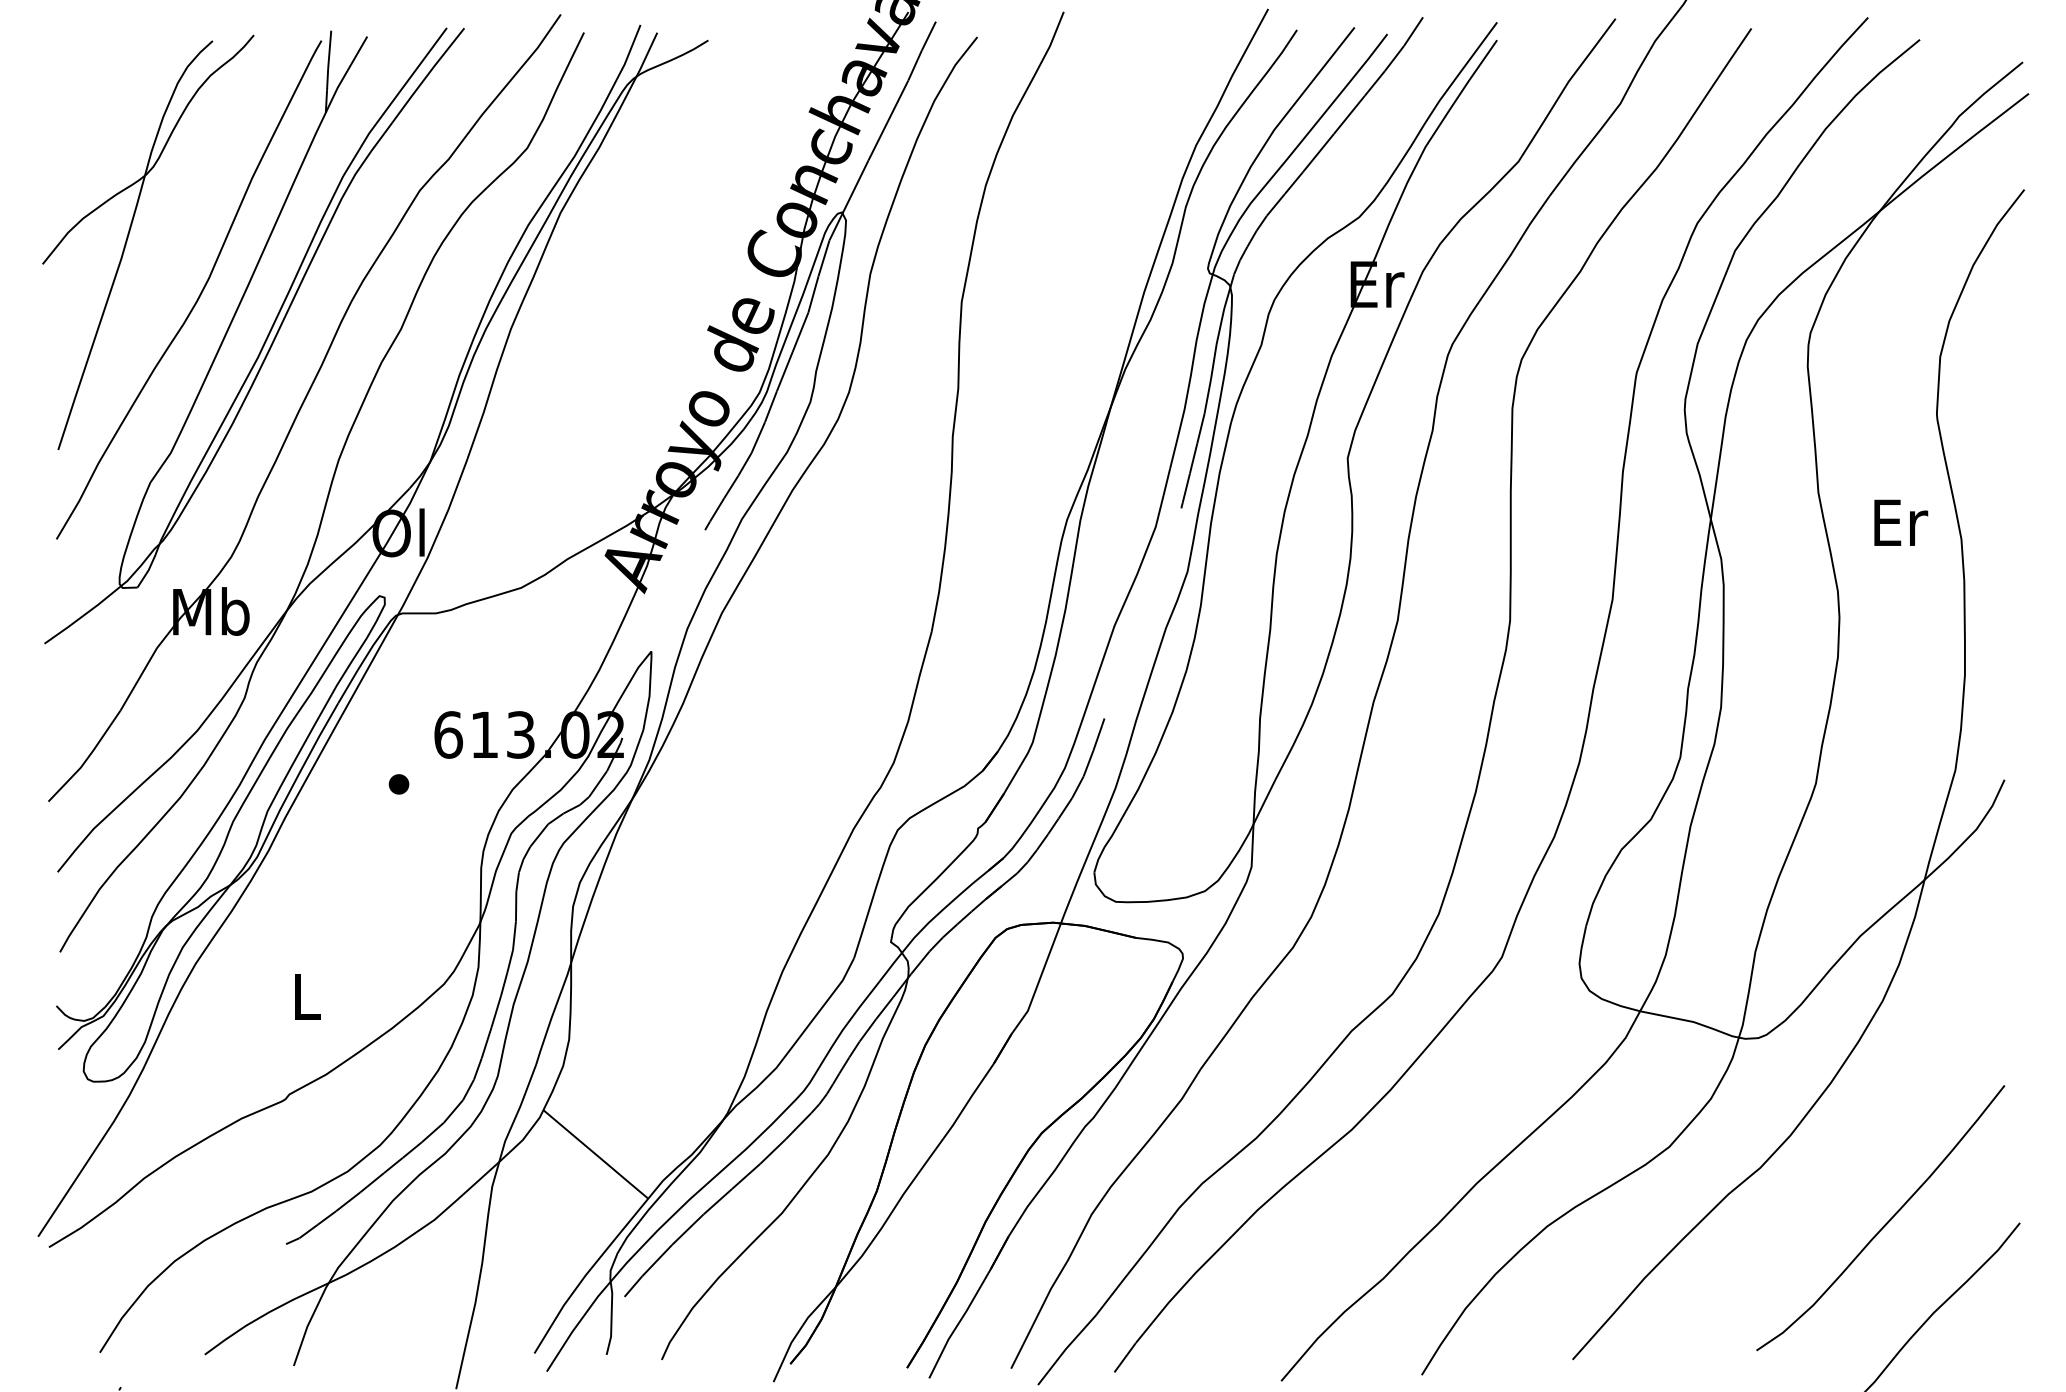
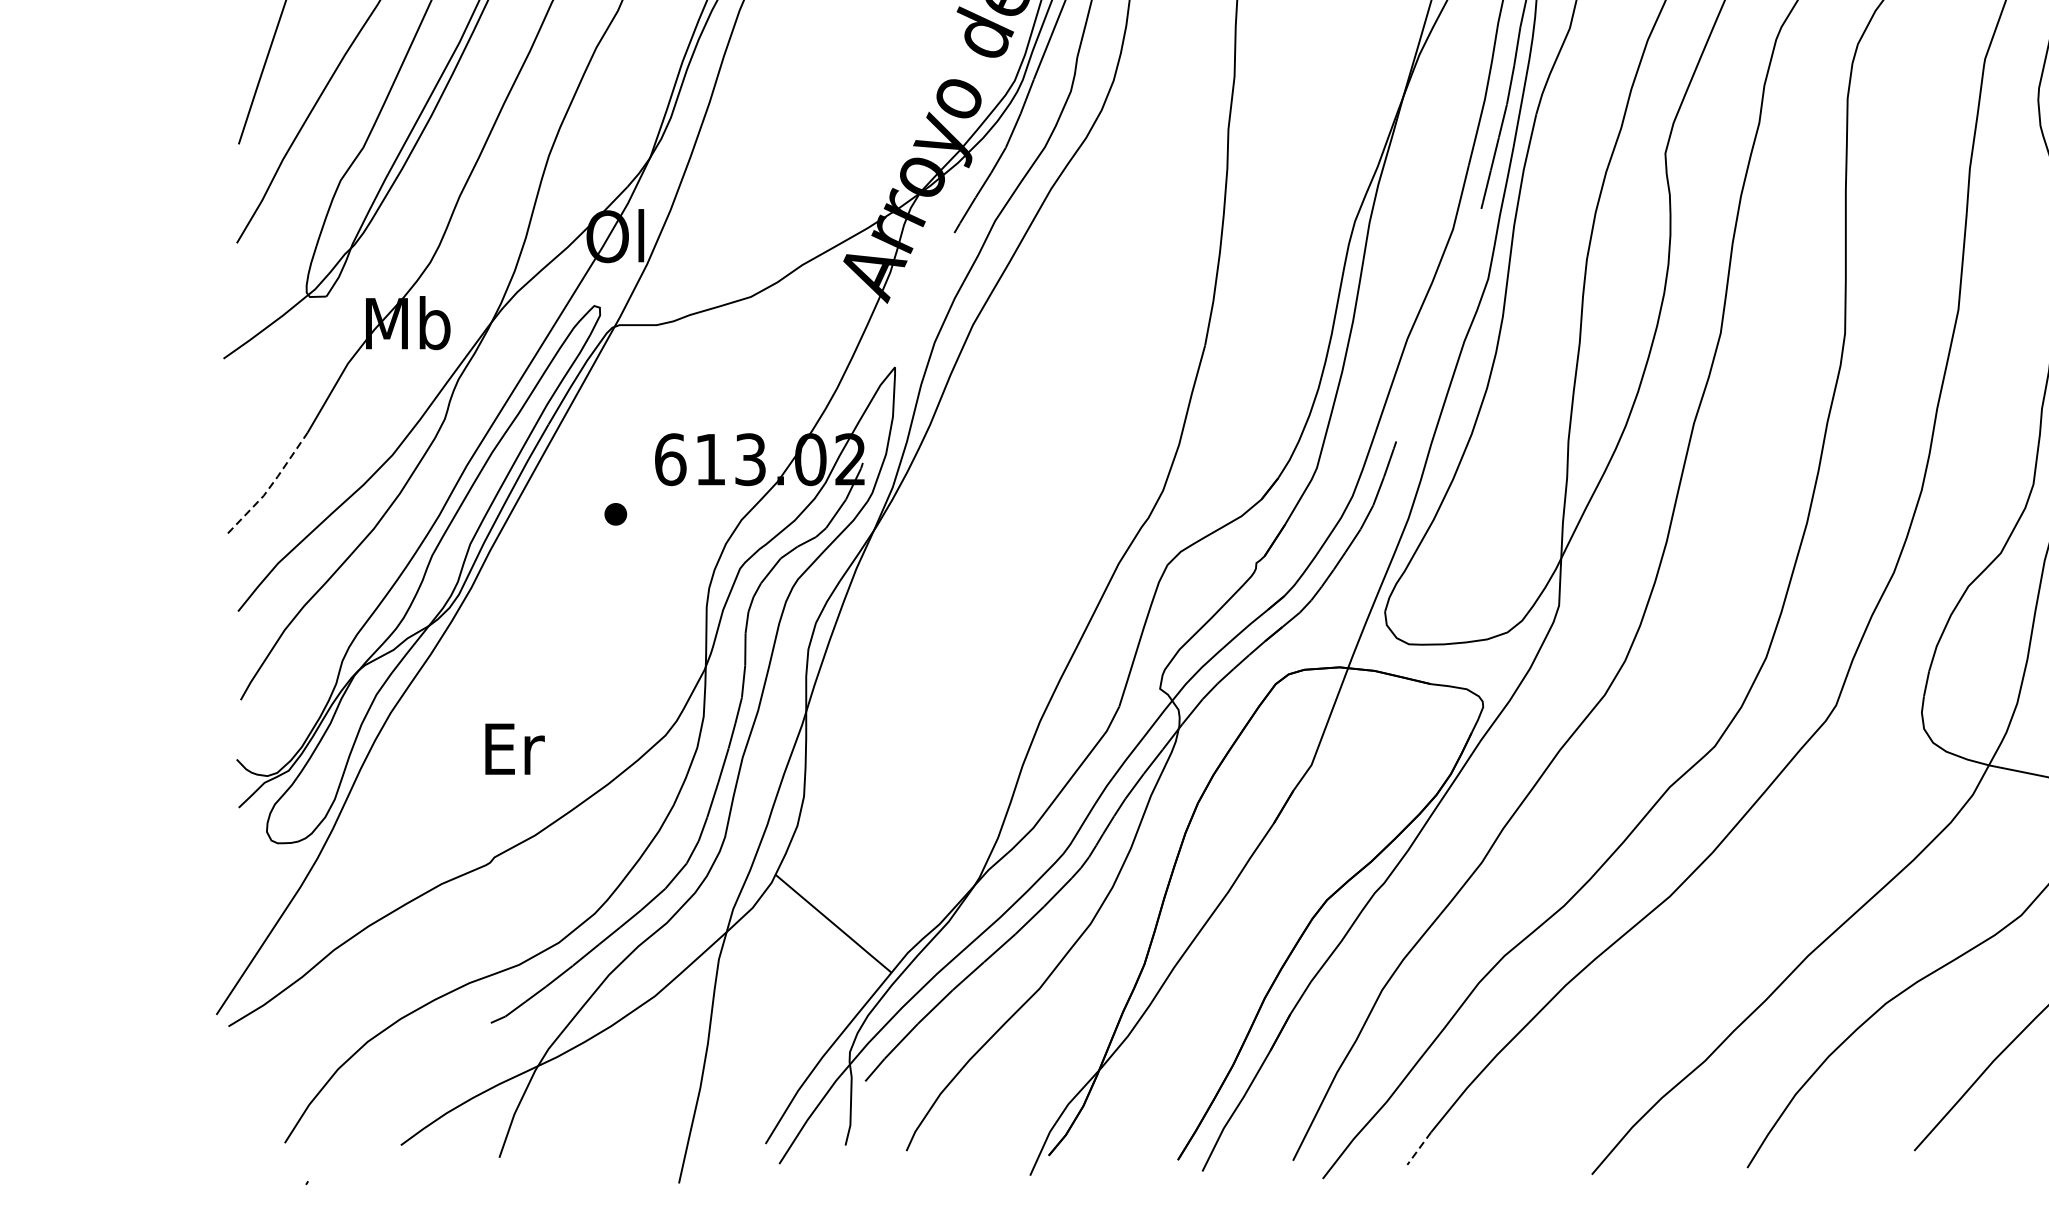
line: (87, 758) -> (271, 485), solid -> dashed
text: (307, 996) -> (514, 749), L -> Er
line: (1124, 1358) -> (1418, 1149), solid -> dashed

